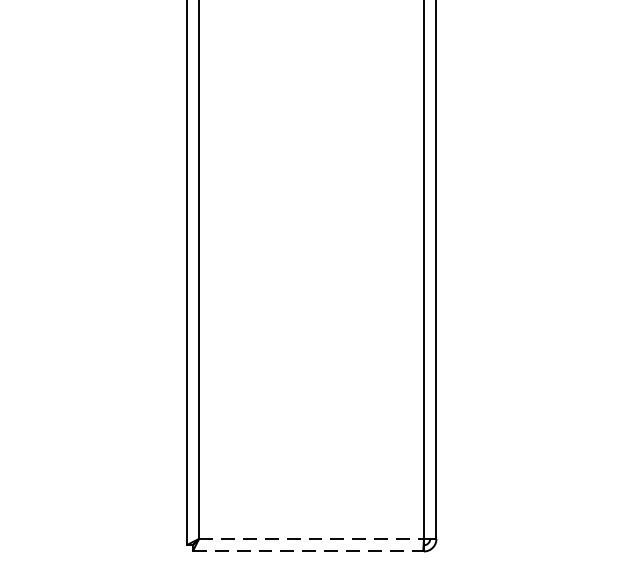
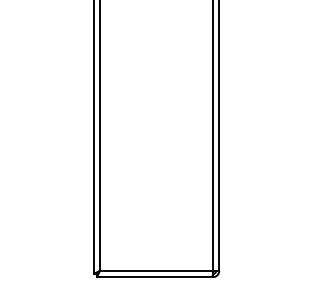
line: (311, 538) -> (156, 270), dashed -> solid
line: (307, 552) -> (154, 277), dashed -> solid

